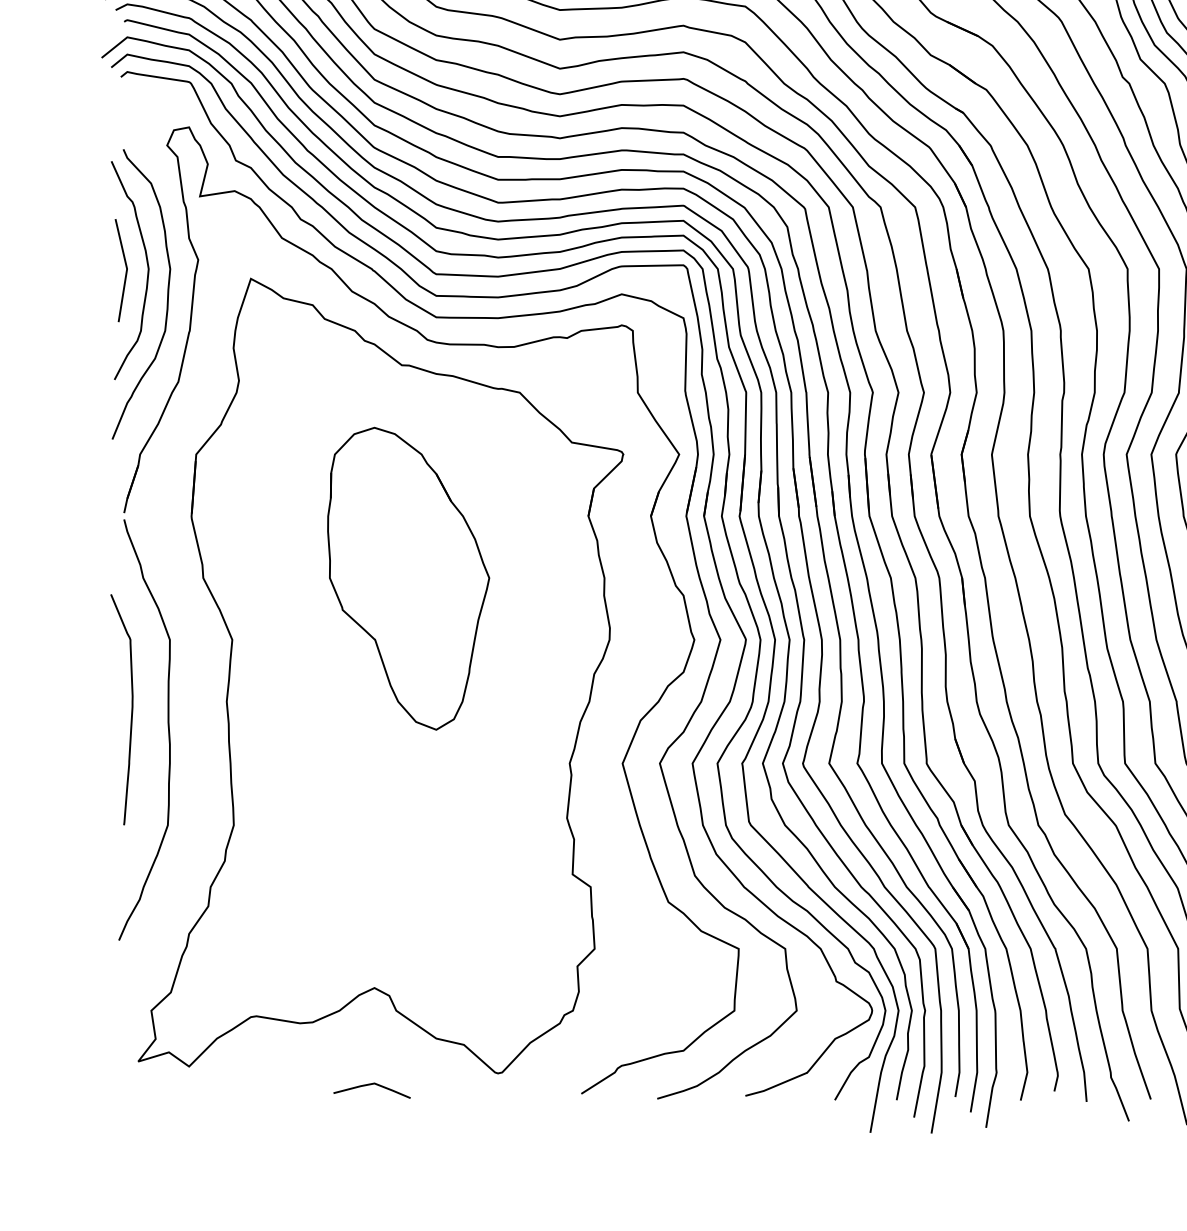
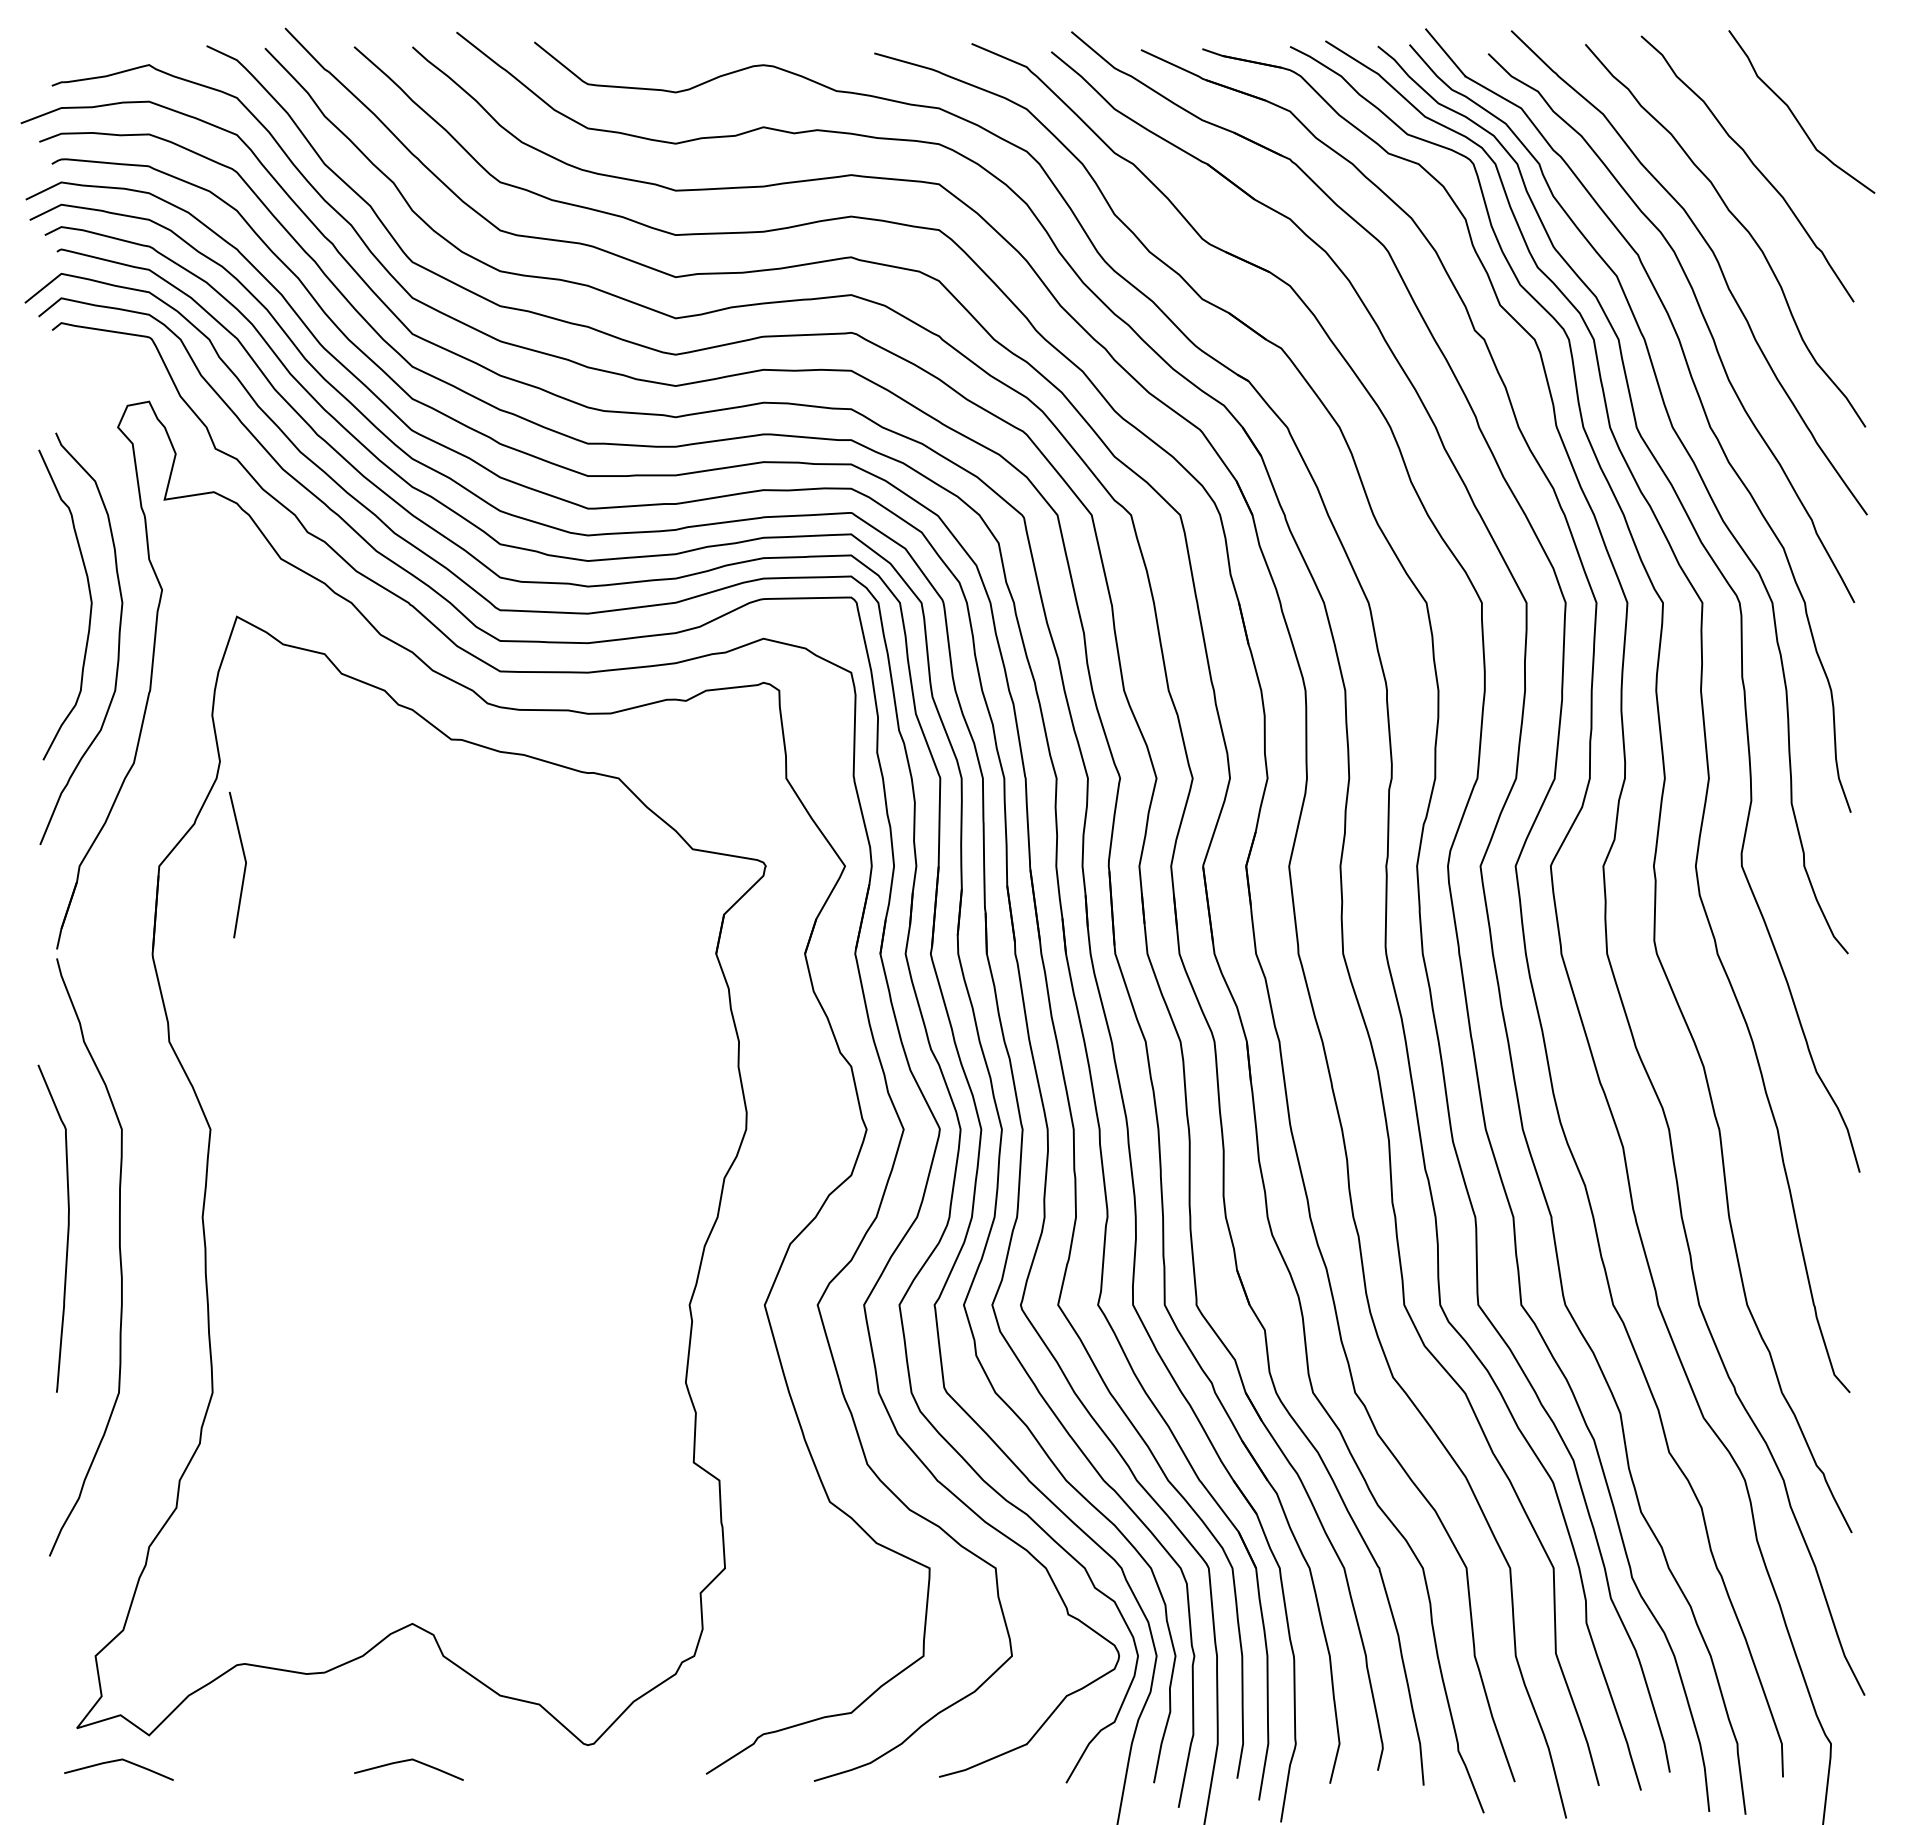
line: (125, 270) -> (244, 865), moved
part: (408, 578) -> (460, 1042), removed
line: (167, 1084) -> (118, 1761), added

